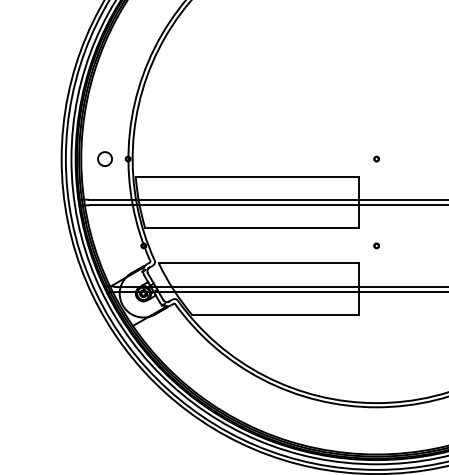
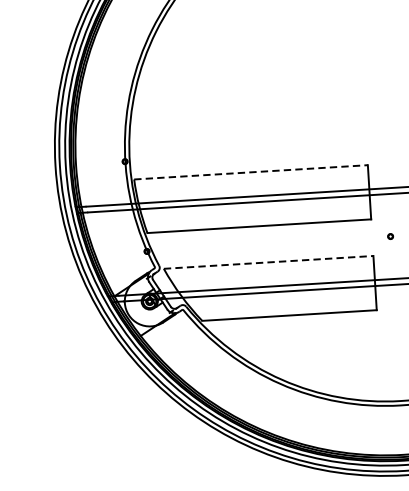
circle: (104, 158) -> (100, 162), removed
part: (376, 158) -> (384, 145), removed
line: (247, 176) -> (251, 172), solid -> dashed
line: (259, 263) -> (269, 262), solid -> dashed

